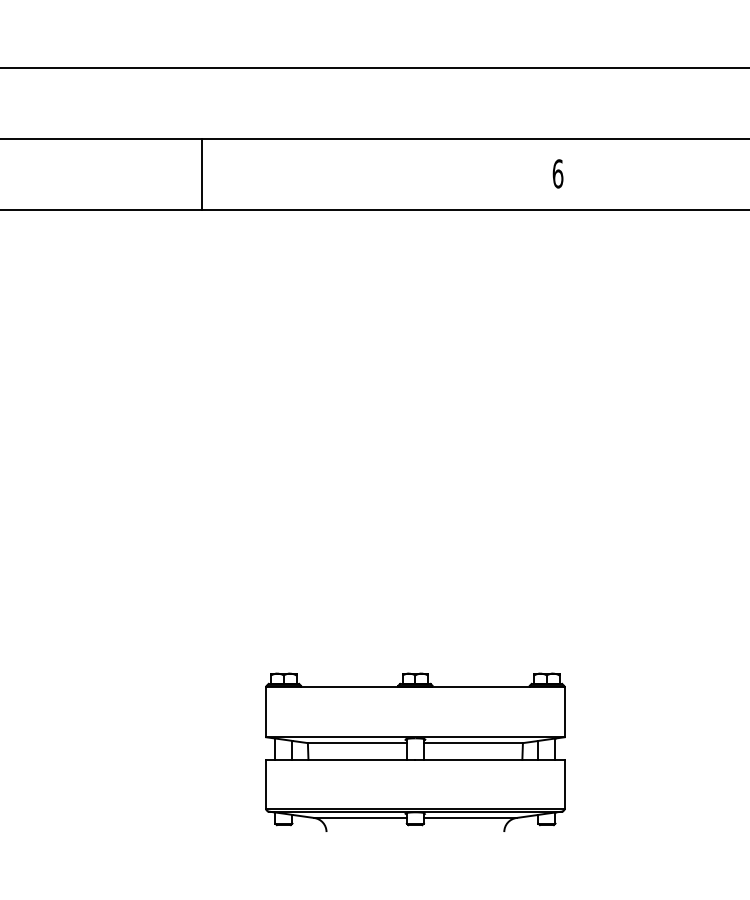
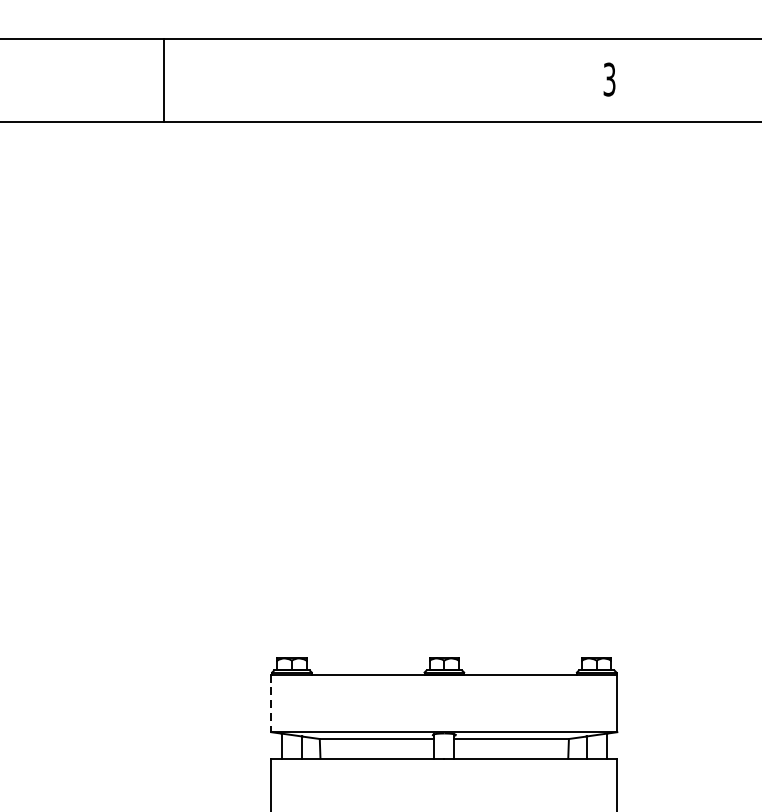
text: (557, 173) -> (608, 79), 6 -> 3
line: (202, 174) -> (164, 80), moved
line: (266, 712) -> (271, 703), solid -> dashed

